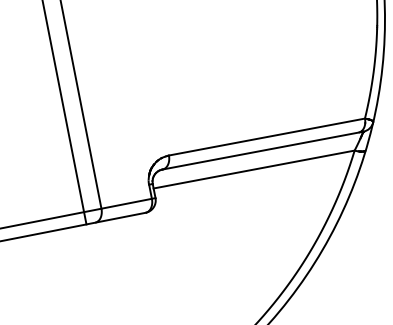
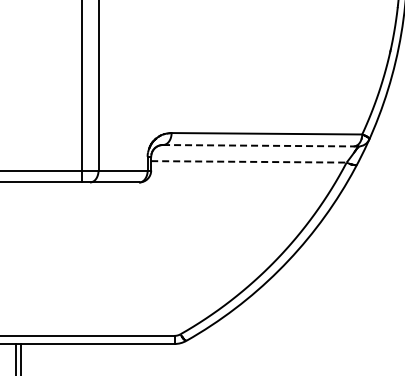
line: (262, 150) -> (260, 145), solid -> dashed
line: (253, 169) -> (248, 161), solid -> dashed

